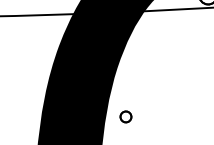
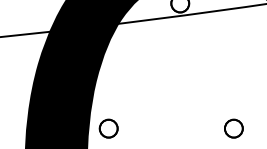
part: (125, 116) -> (108, 128), size x1.67

